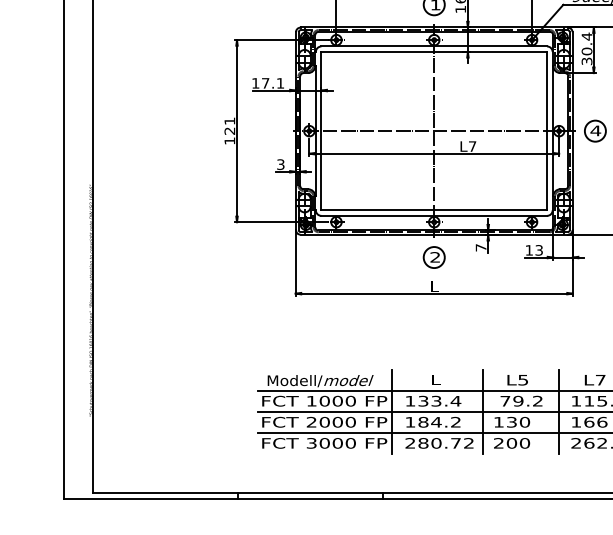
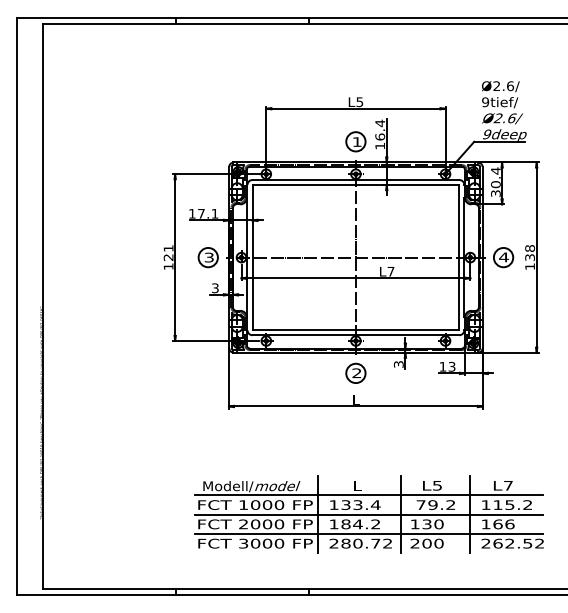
part: (272, 131) -> (207, 257), added
text: (480, 247) -> (398, 364), 7 -> 3

